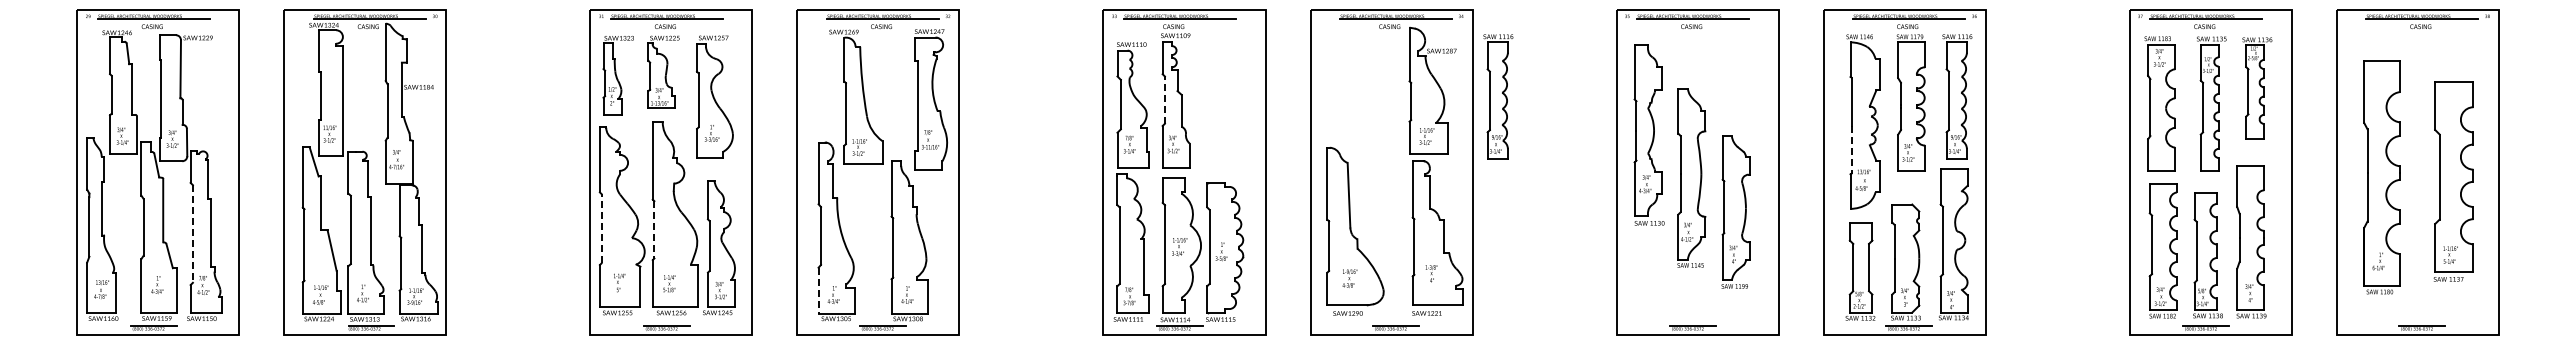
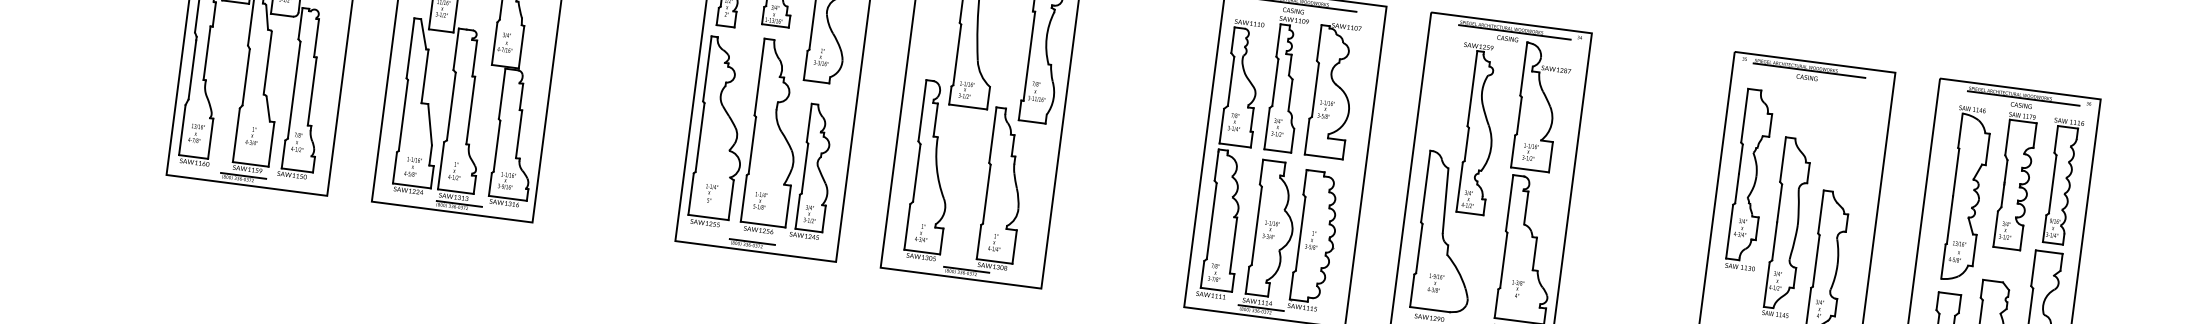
part: (1498, 96) -> (1606, 121), removed
line: (1164, 100) -> (1274, 82), dashed -> solid
part: (1222, 100) -> (1332, 90), added
part: (1367, 120) -> (1473, 128), added
line: (1851, 149) -> (1949, 220), dashed -> solid
line: (601, 228) -> (700, 137), dashed -> solid
line: (654, 229) -> (752, 145), dashed -> solid
line: (192, 233) -> (293, 89), dashed -> solid
line: (818, 290) -> (907, 226), dashed -> solid

